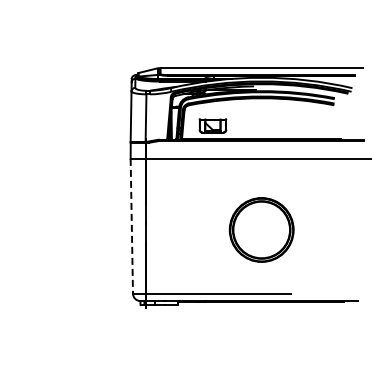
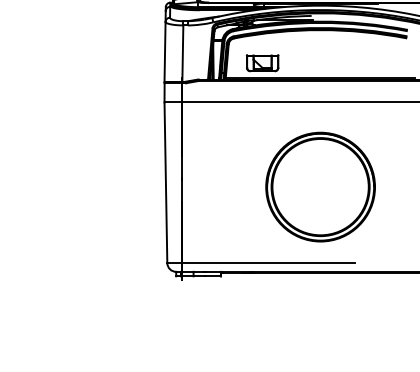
line: (131, 226) -> (165, 182), dashed -> solid
part: (261, 229) -> (320, 186), size x1.43

